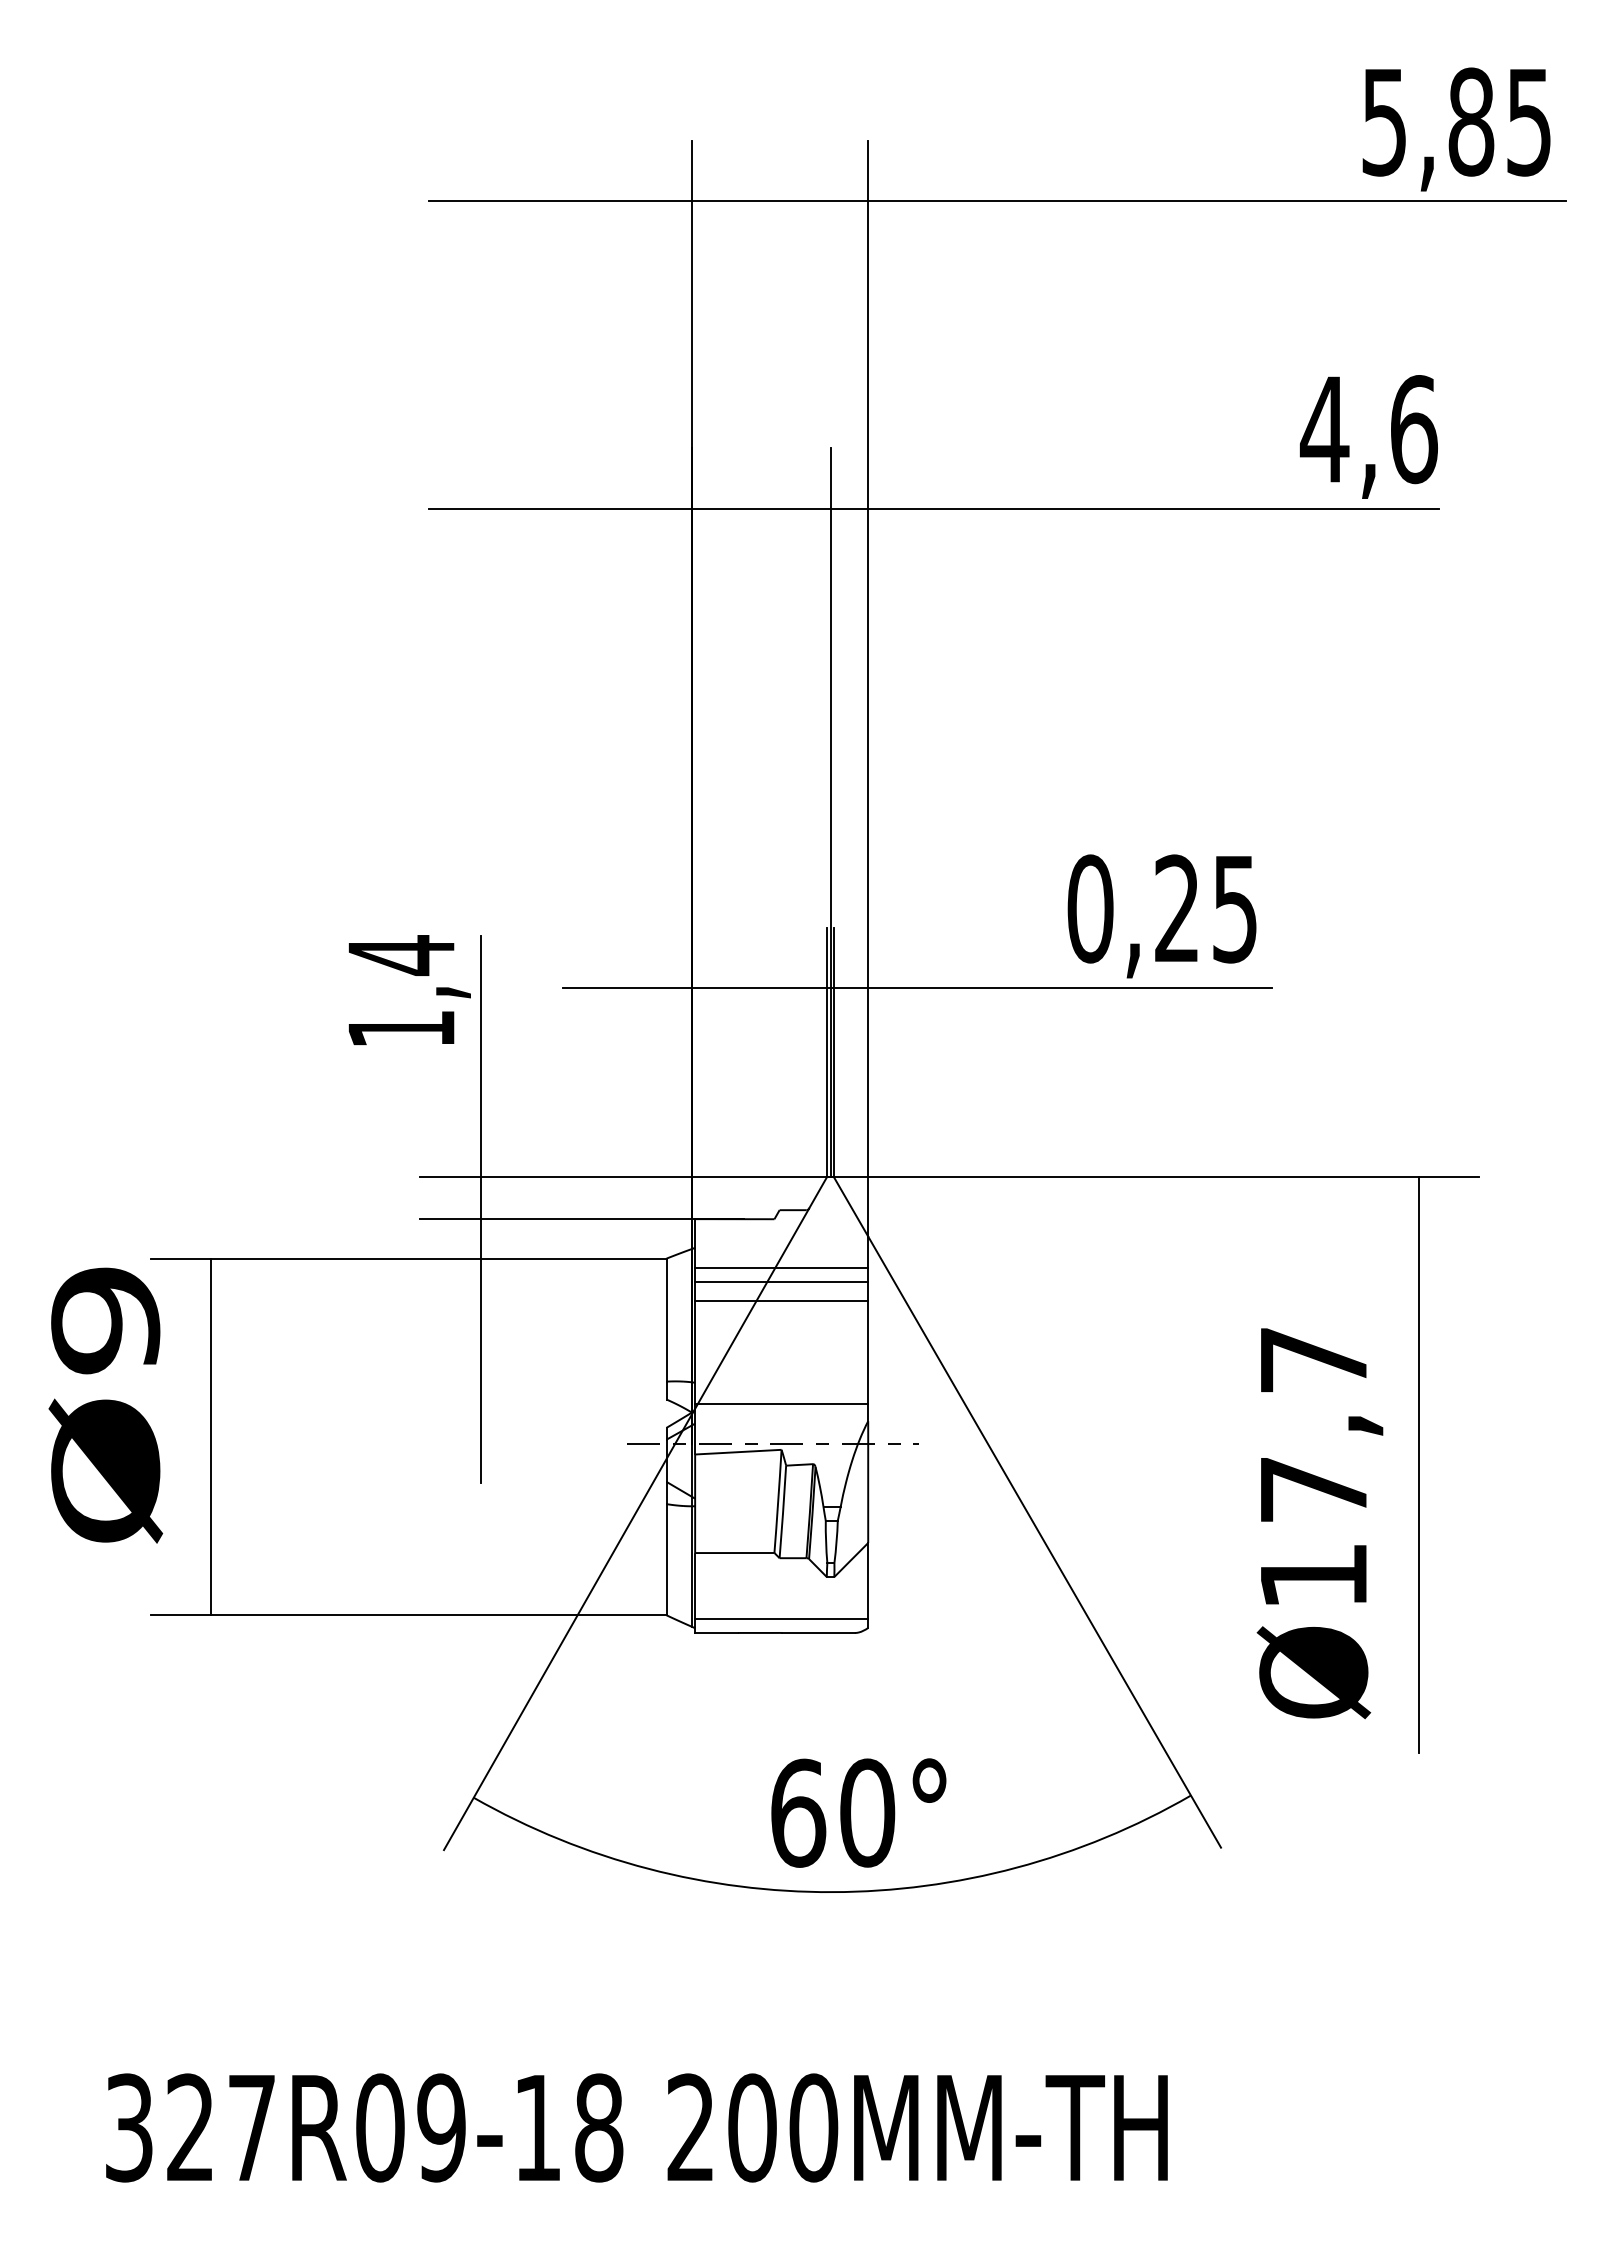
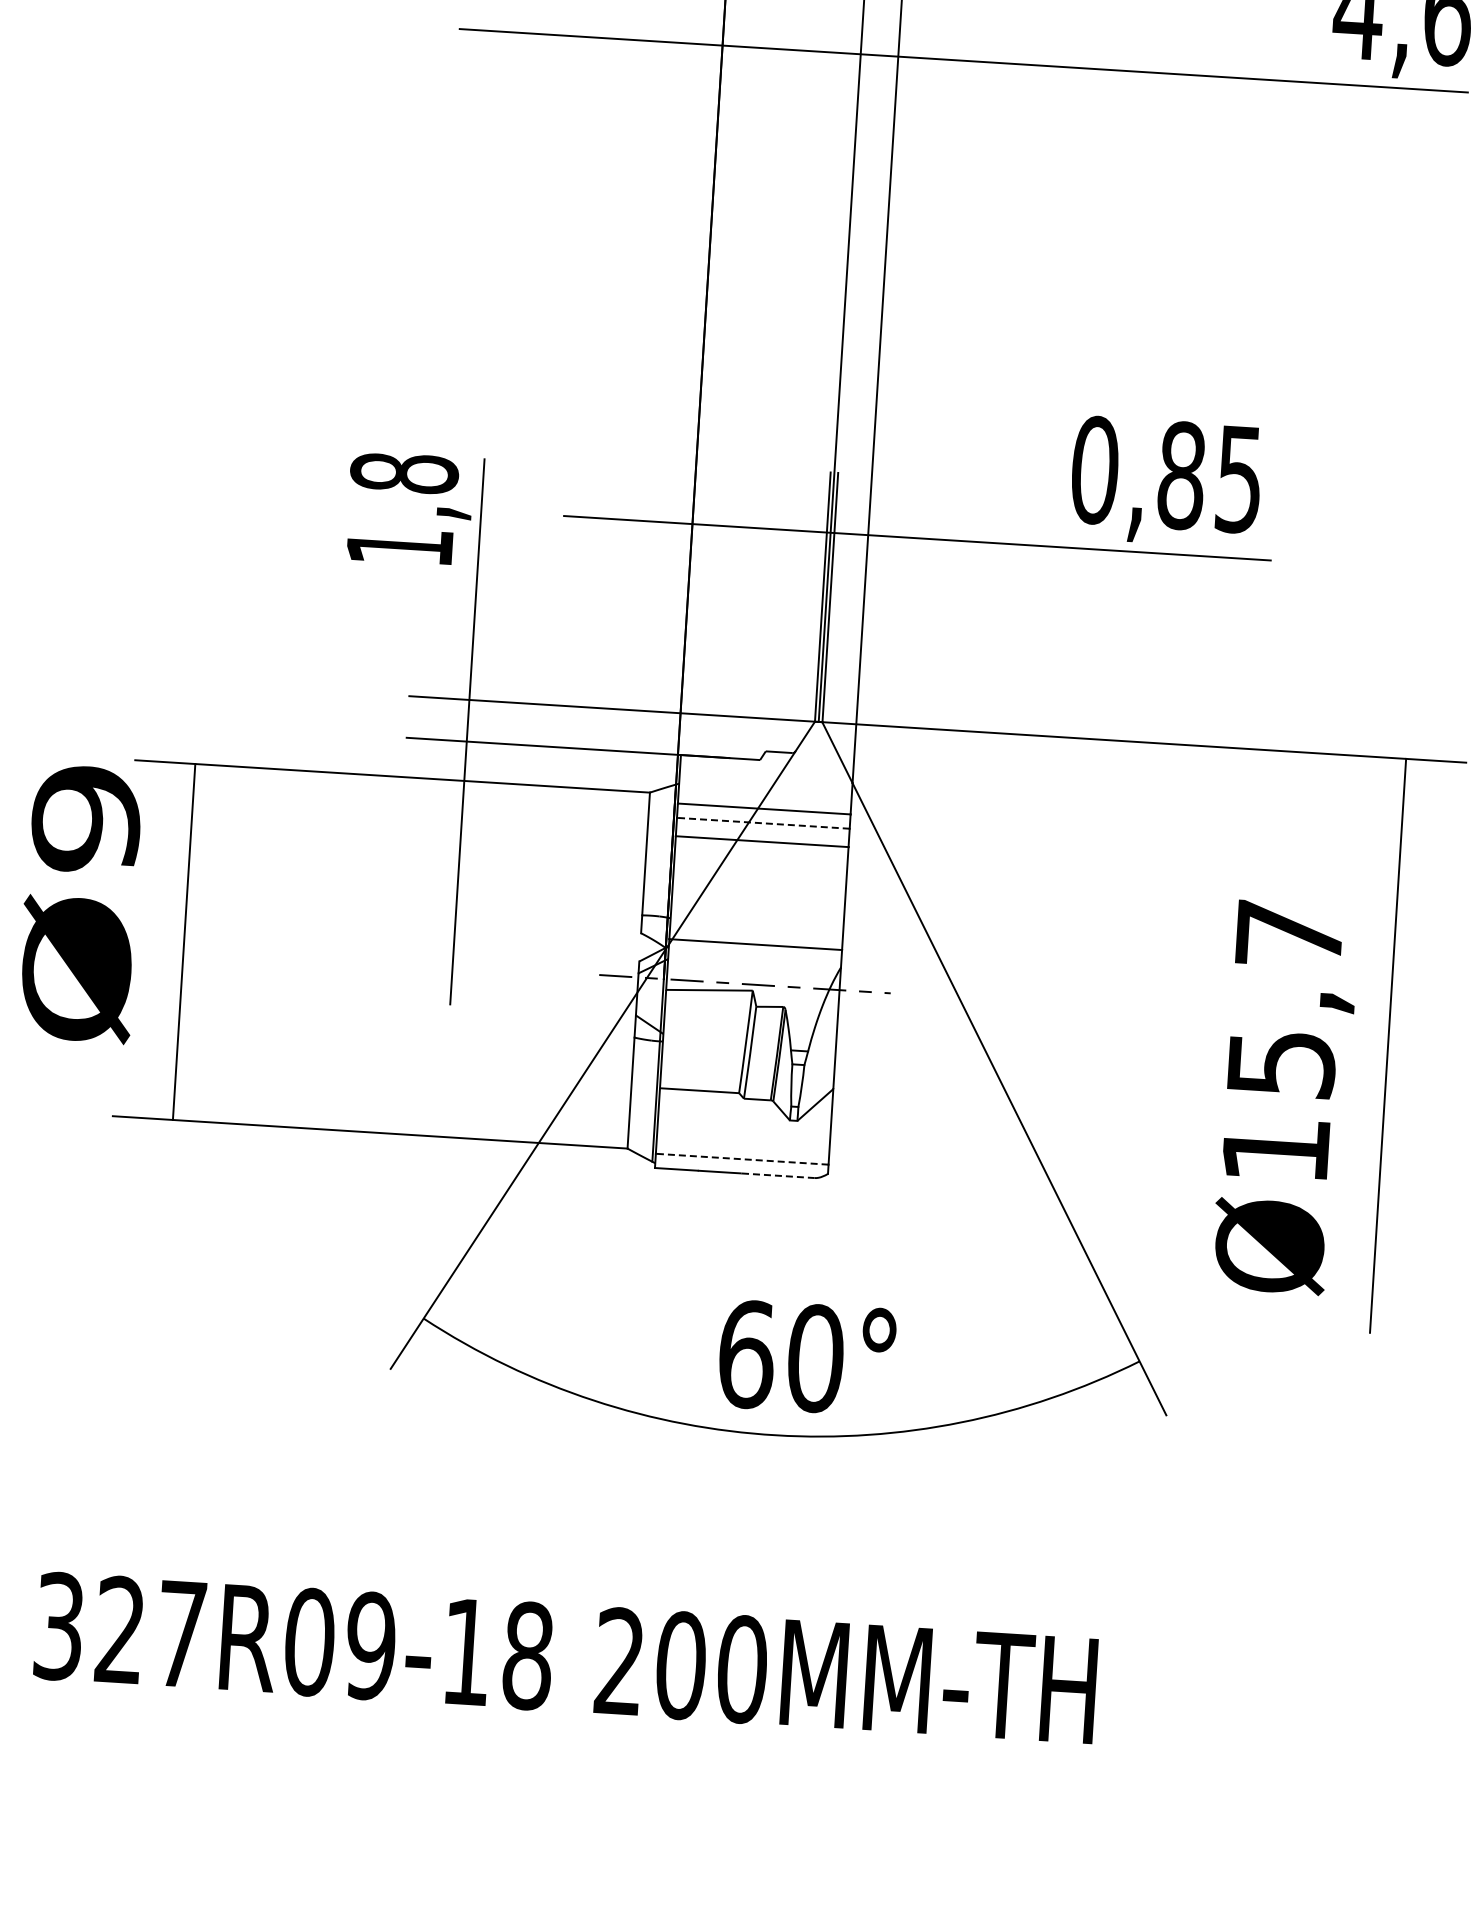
text: (1177, 908) -> (1181, 475), 0,25 -> 0,85
text: (401, 955) -> (404, 473), 1,4 -> 1,8
line: (781, 1282) -> (763, 823), solid -> dashed
text: (1314, 1490) -> (1282, 1064), Ø17,7 -> Ø15,7
line: (781, 1618) -> (742, 1158), solid -> dashed
line: (819, 1632) -> (779, 1175), solid -> dashed

